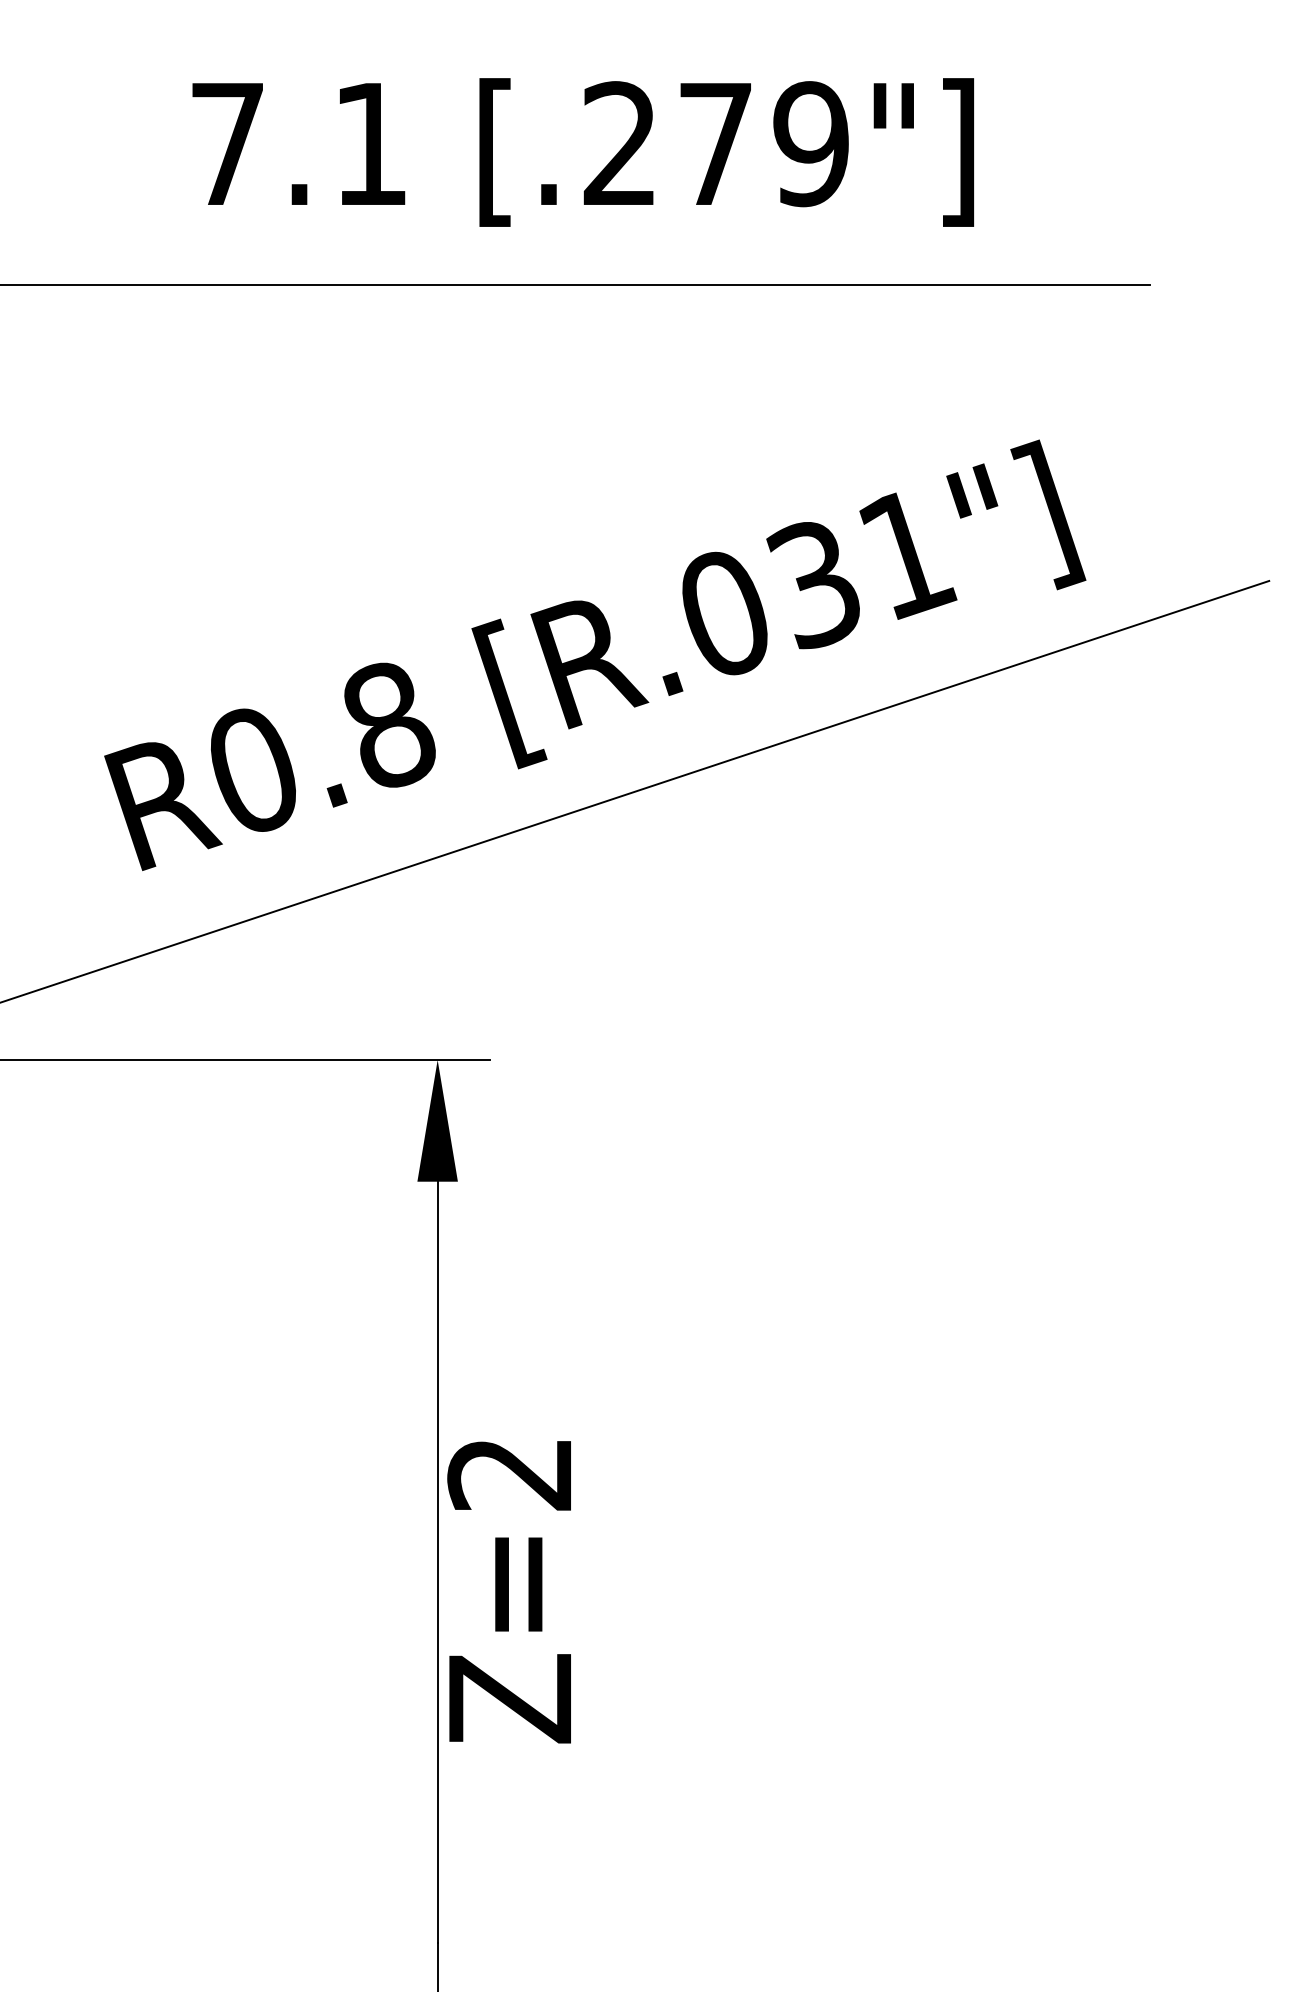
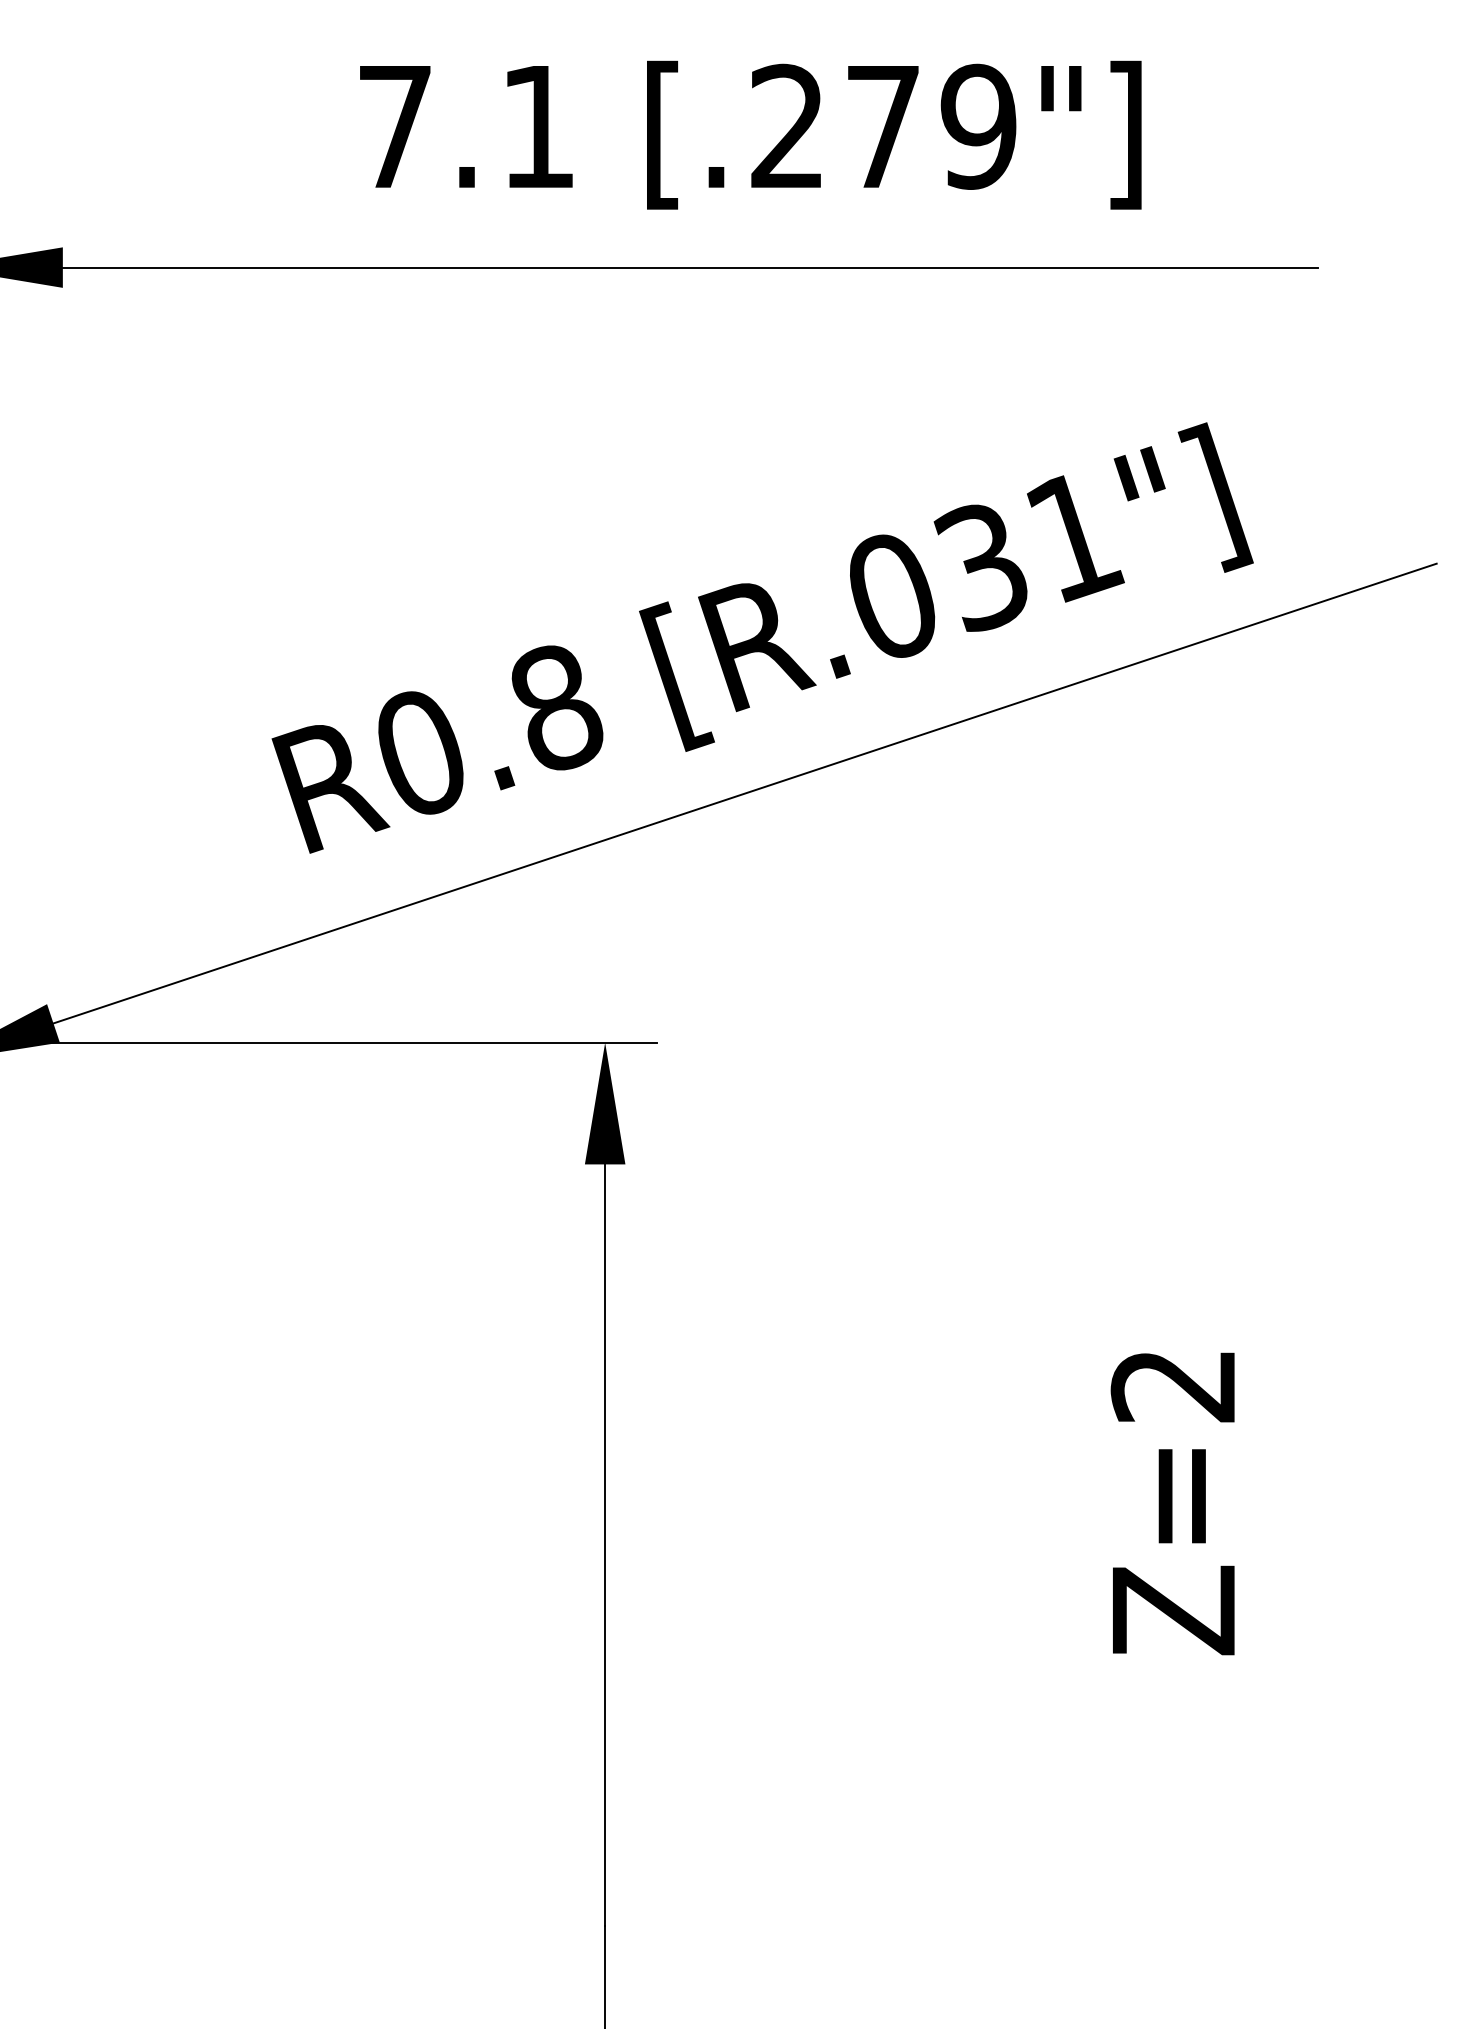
text: (509, 1591) -> (1172, 1503), moved

